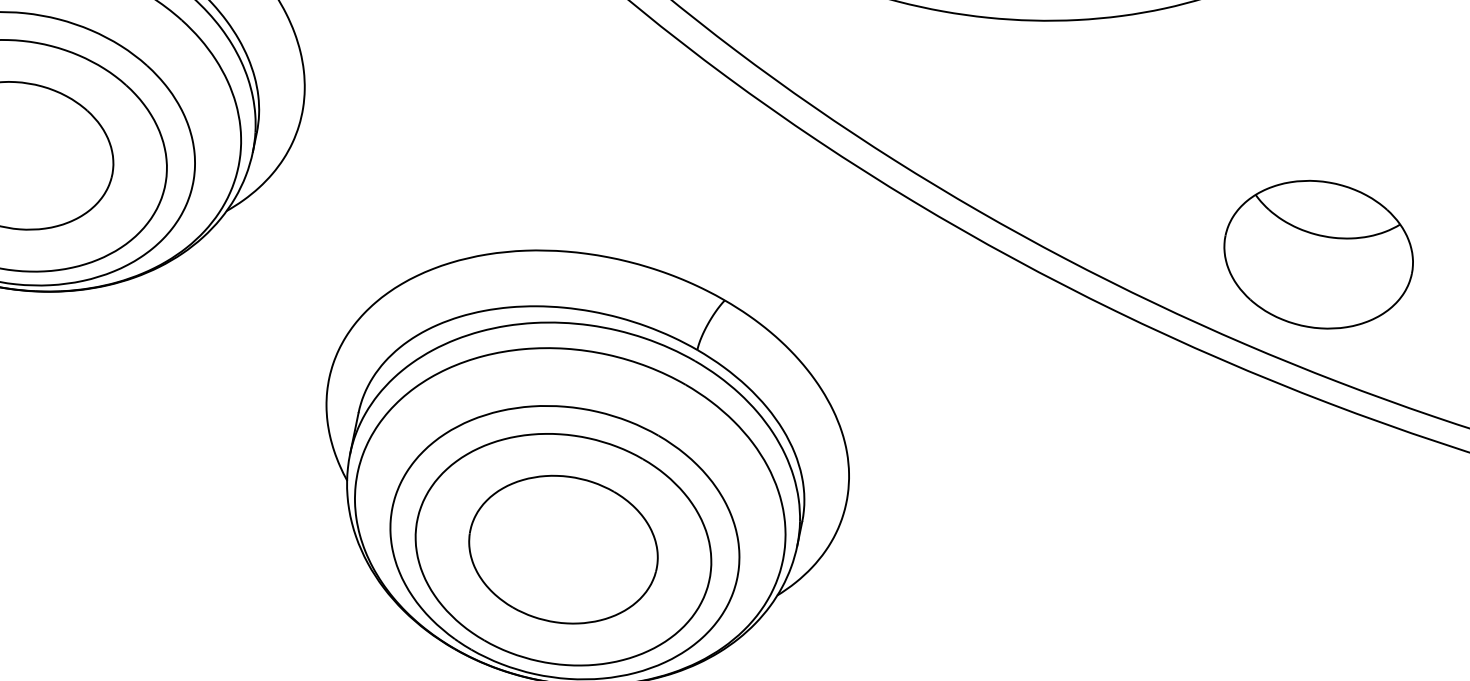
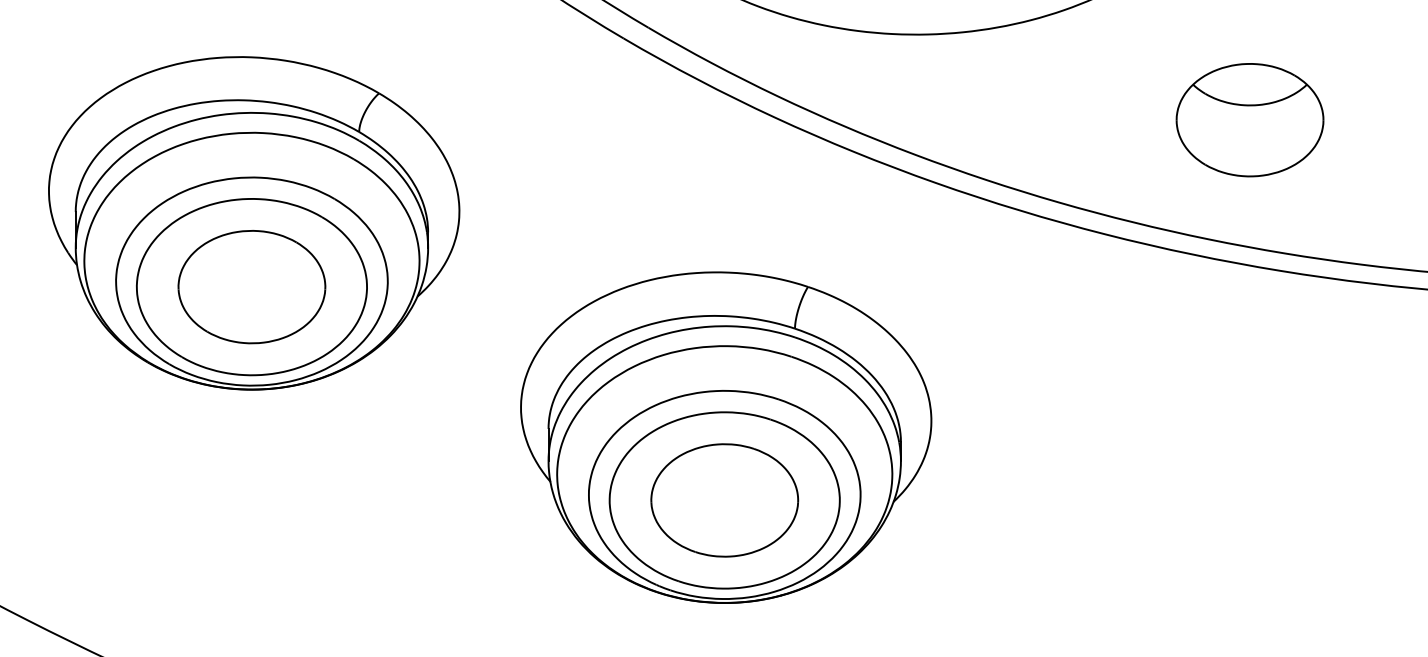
part: (1317, 254) -> (1249, 120), moved

